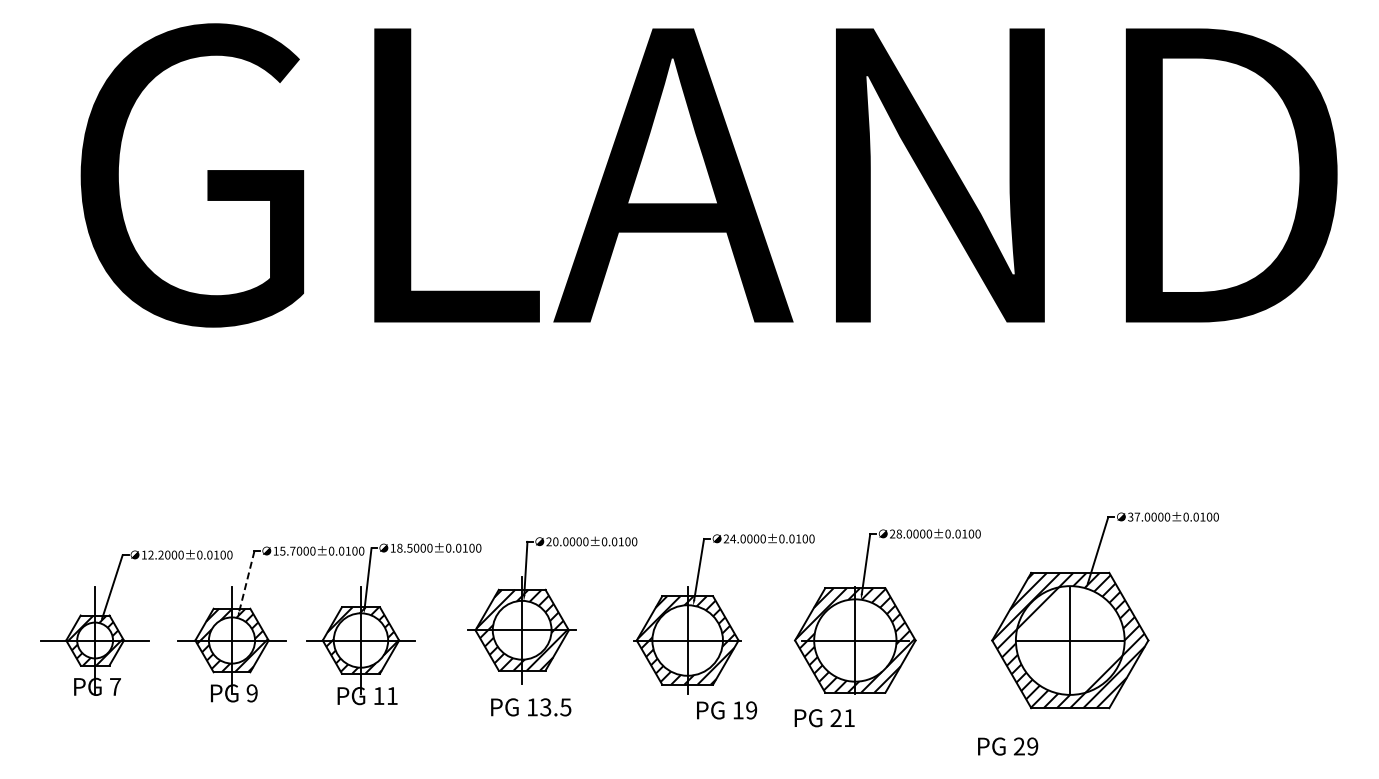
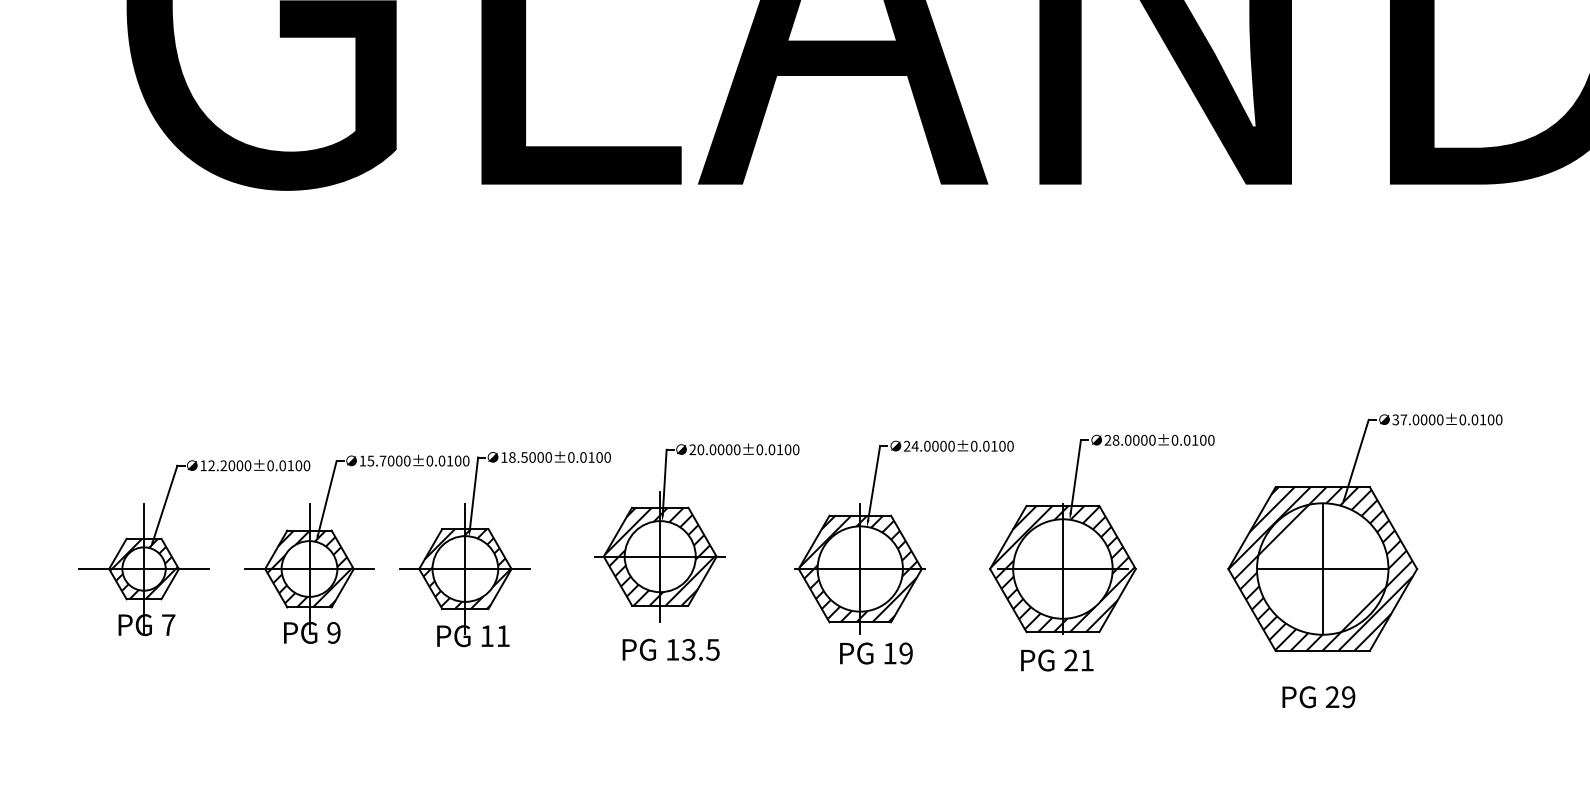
line: (246, 581) -> (327, 497), dashed -> solid
text: (727, 710) -> (876, 653), moved
text: (824, 718) -> (1057, 660), moved
text: (1008, 746) -> (1319, 697), moved

